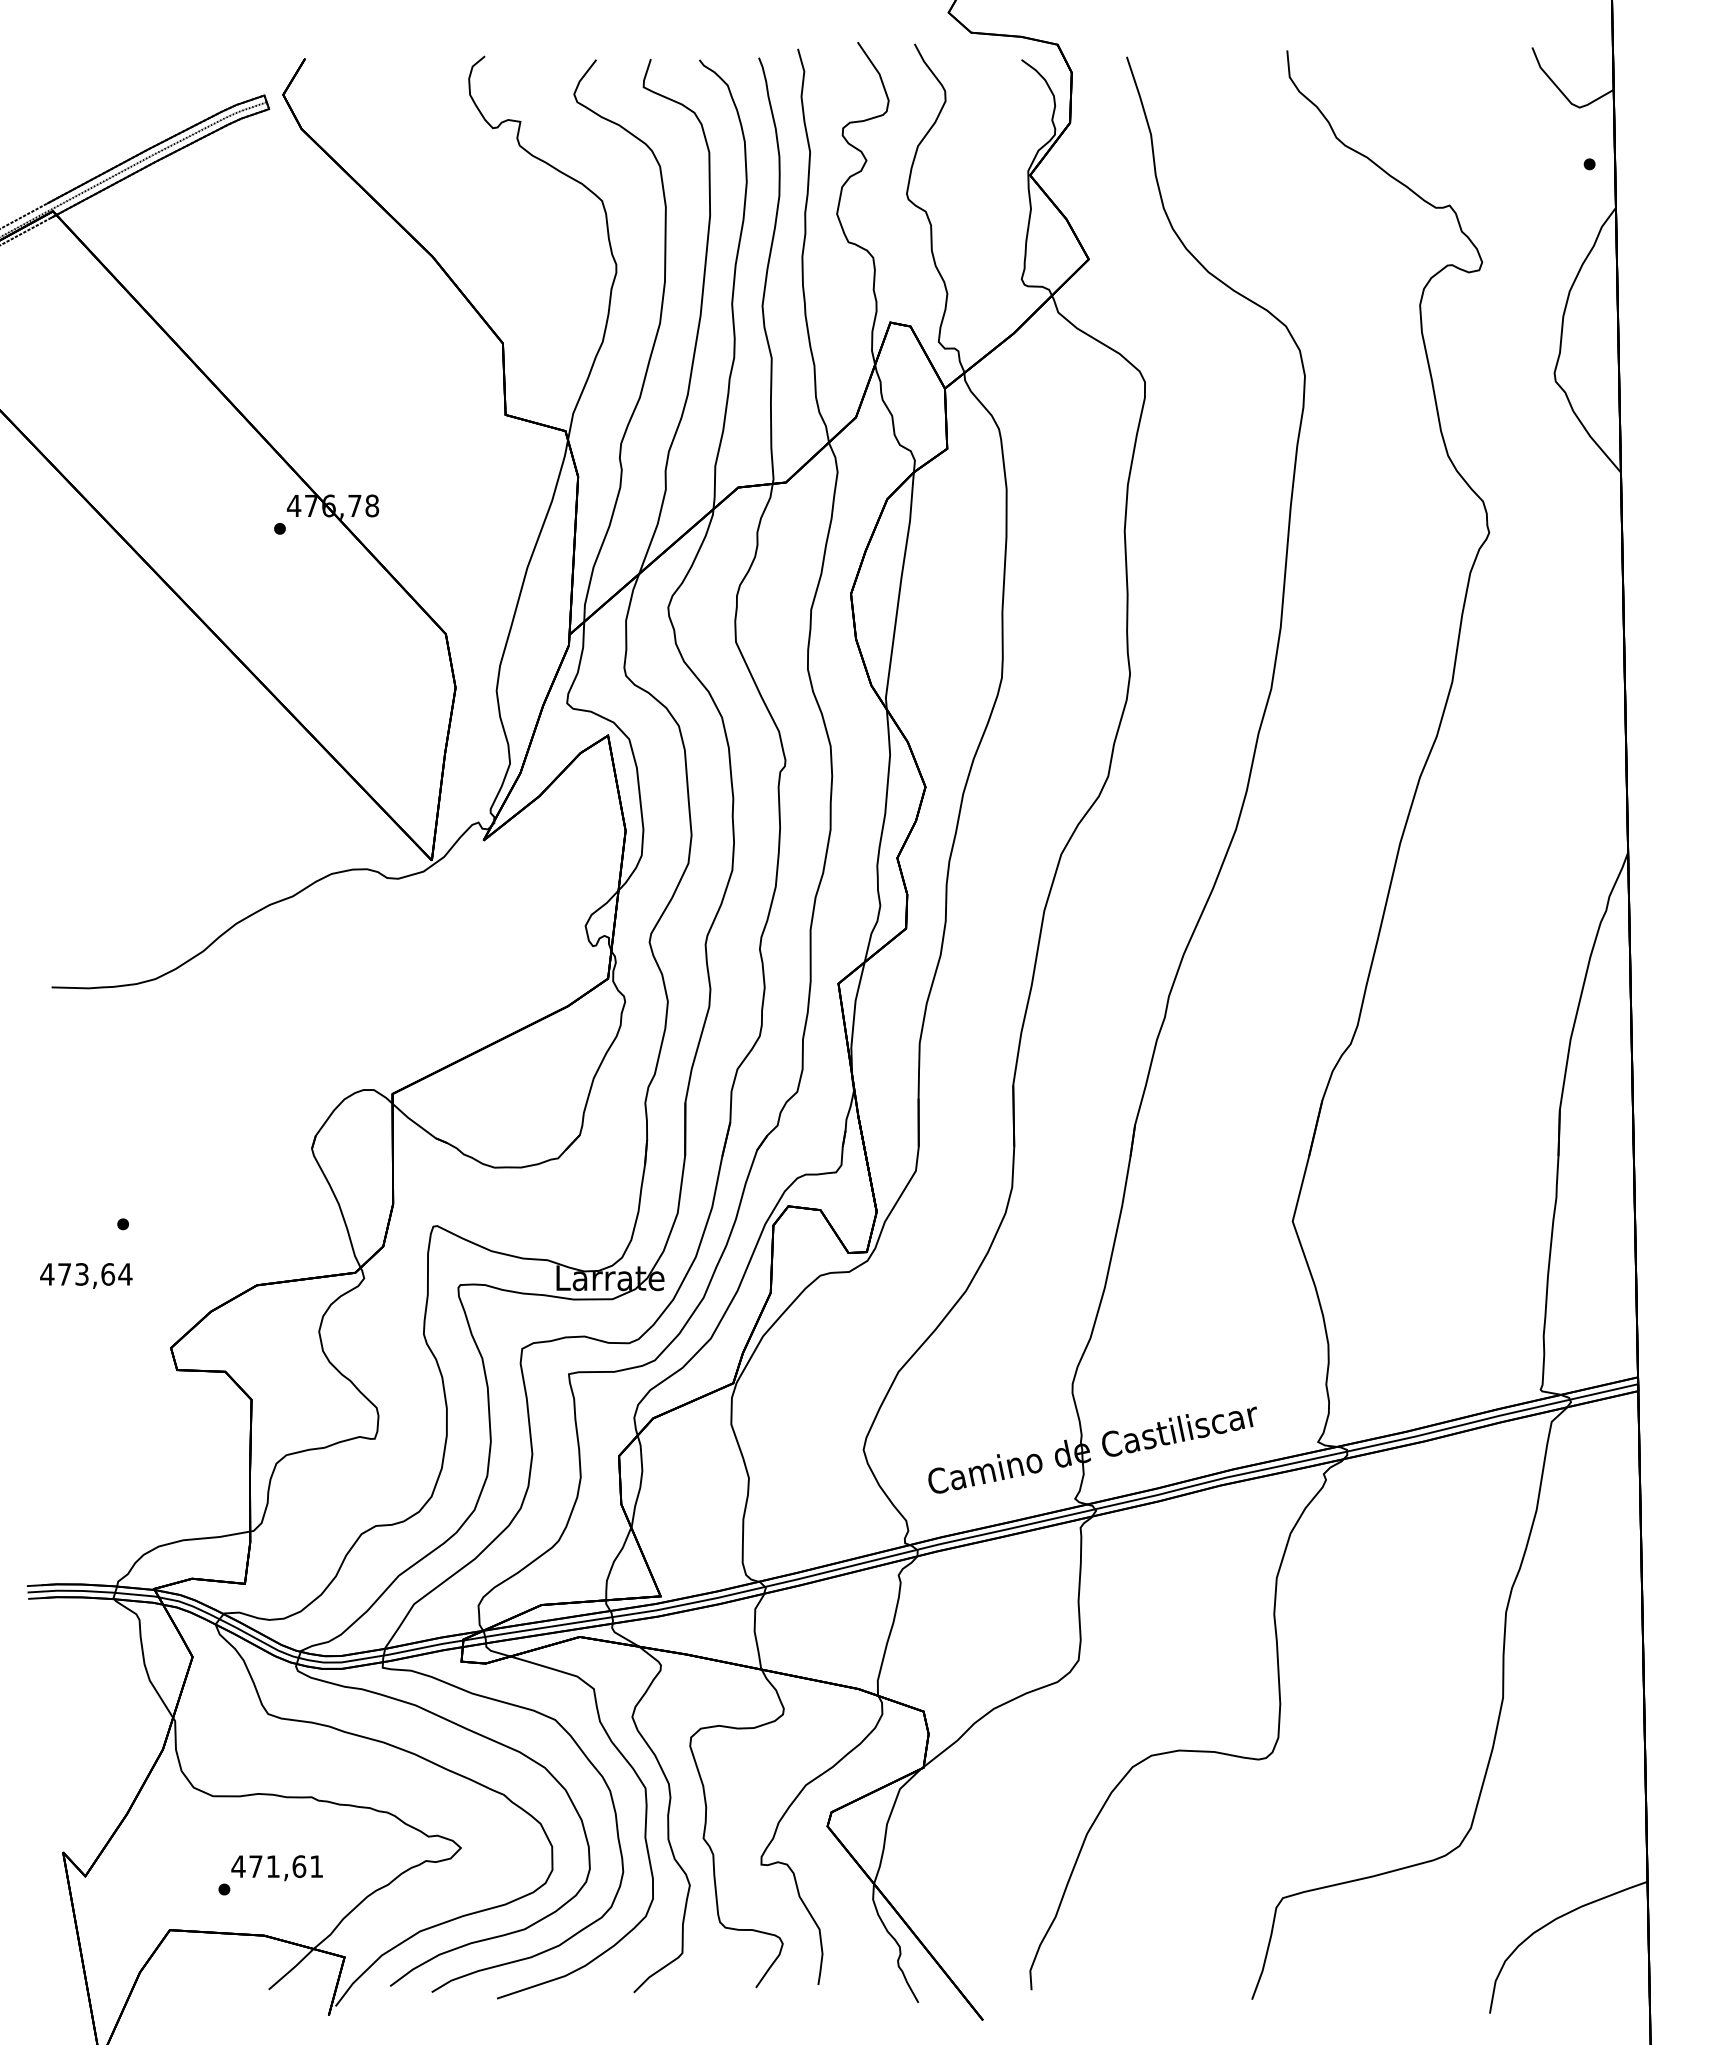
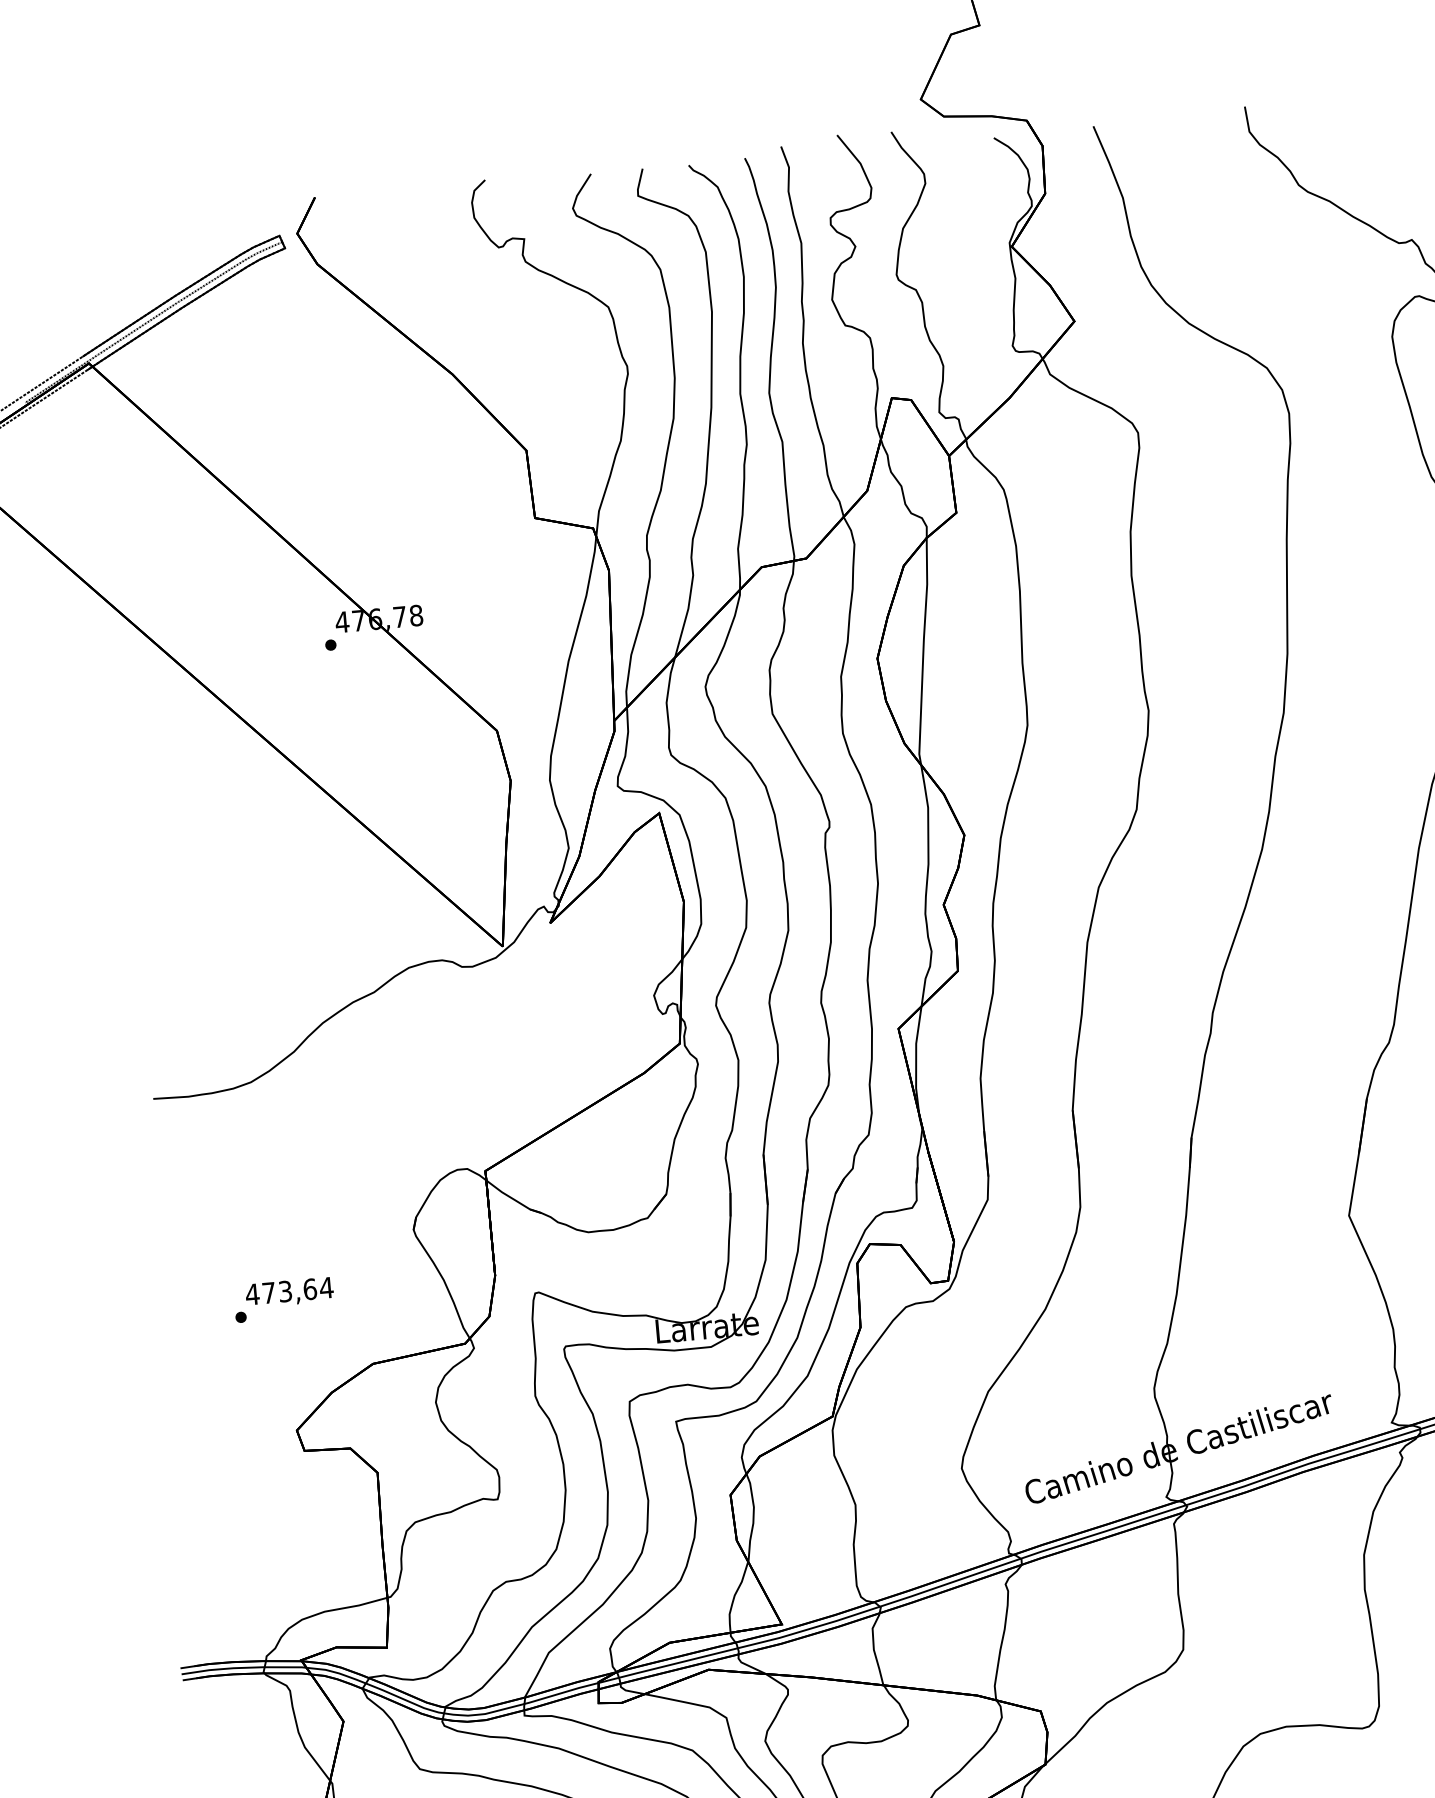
text: (86, 1275) -> (289, 1292), moved

